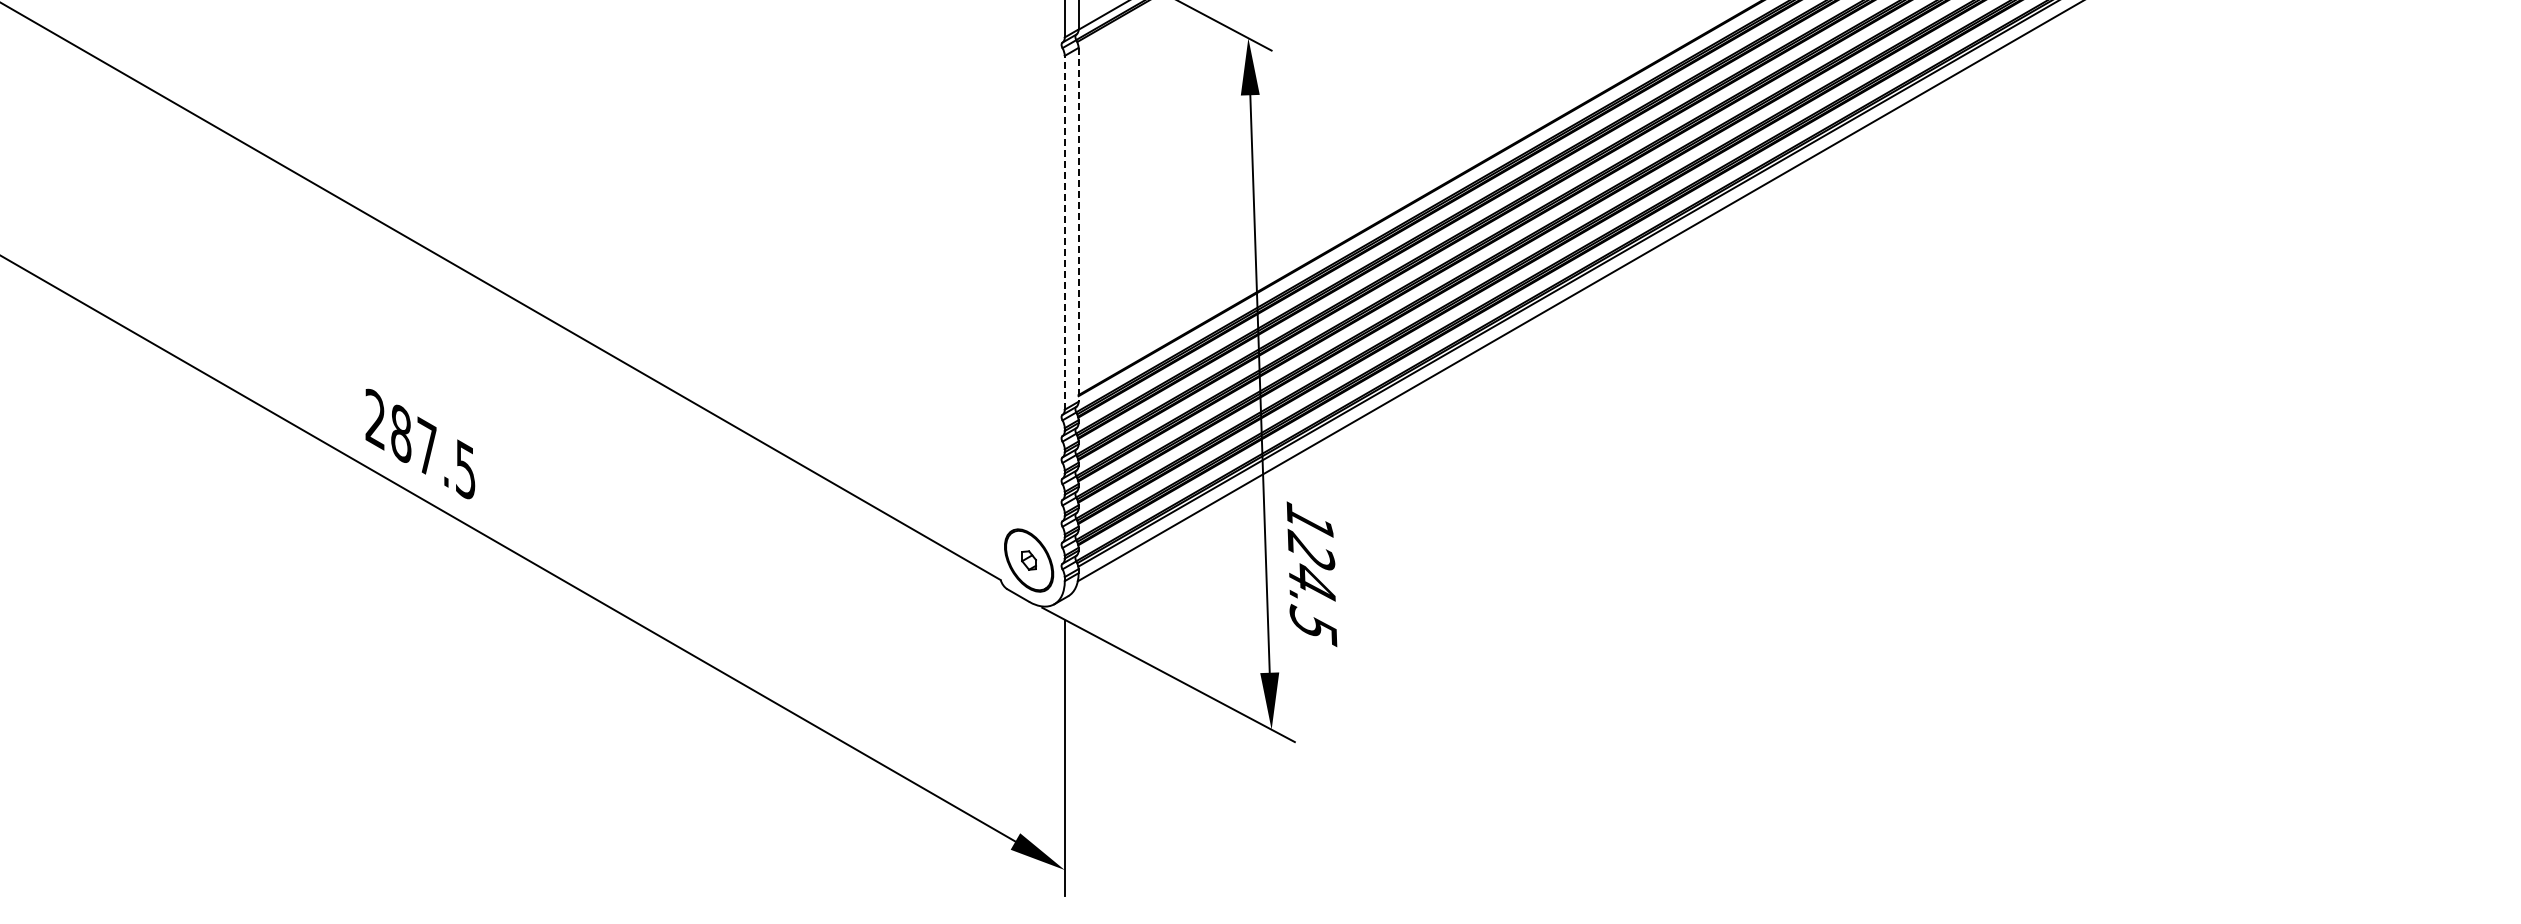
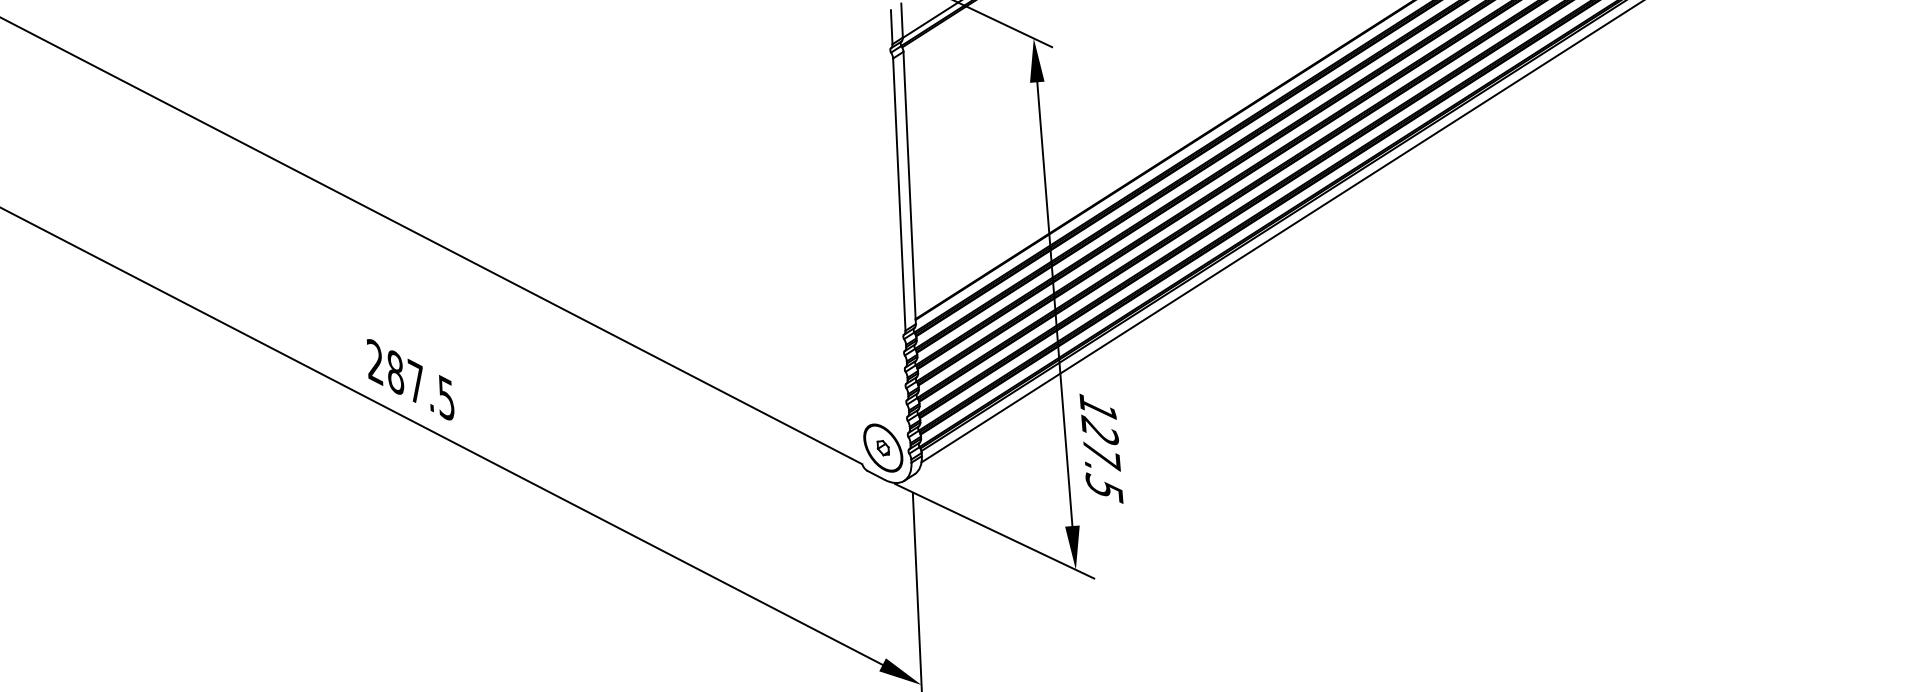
line: (1078, 224) -> (909, 187), dashed -> solid
line: (1064, 232) -> (899, 194), dashed -> solid
text: (1311, 584) -> (1101, 456), 124.5 -> 127.5

